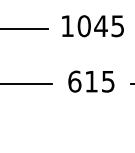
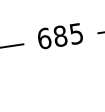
text: (91, 81) -> (60, 36), 615 -> 685

